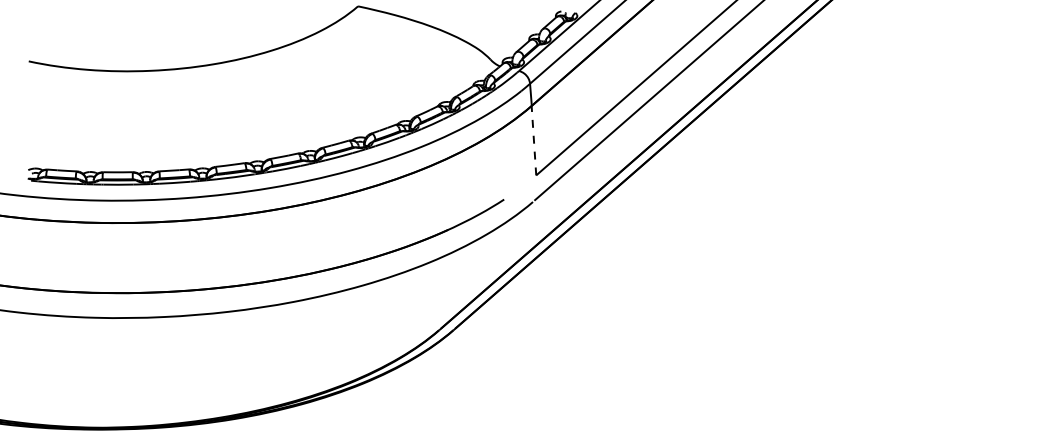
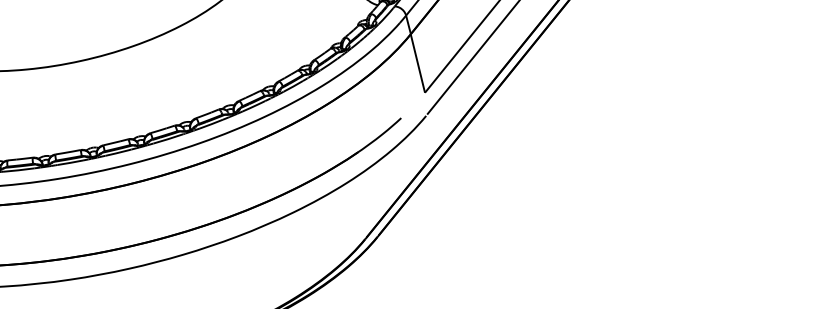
line: (533, 140) -> (417, 63), dashed -> solid

